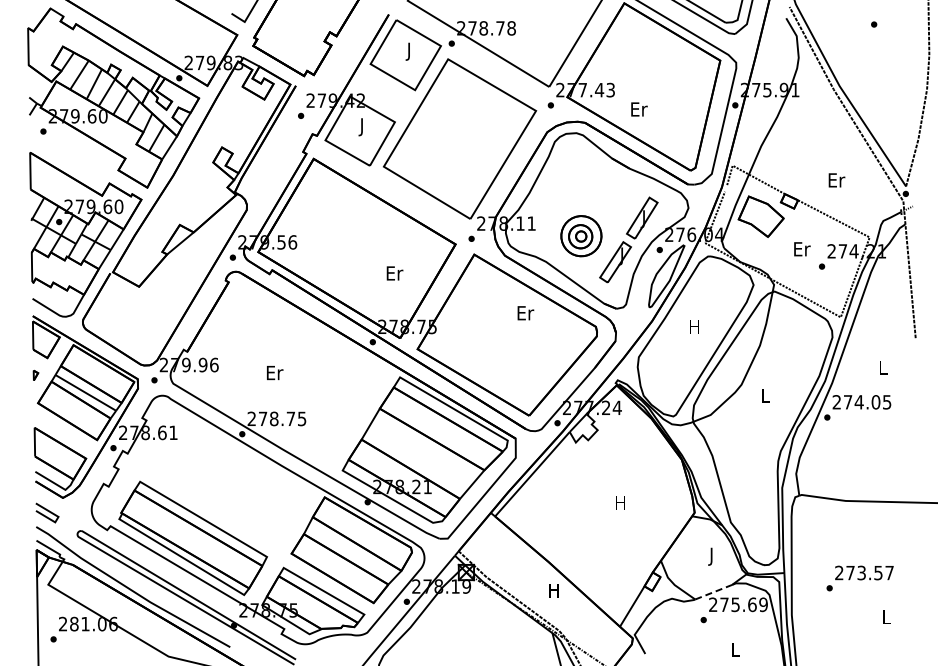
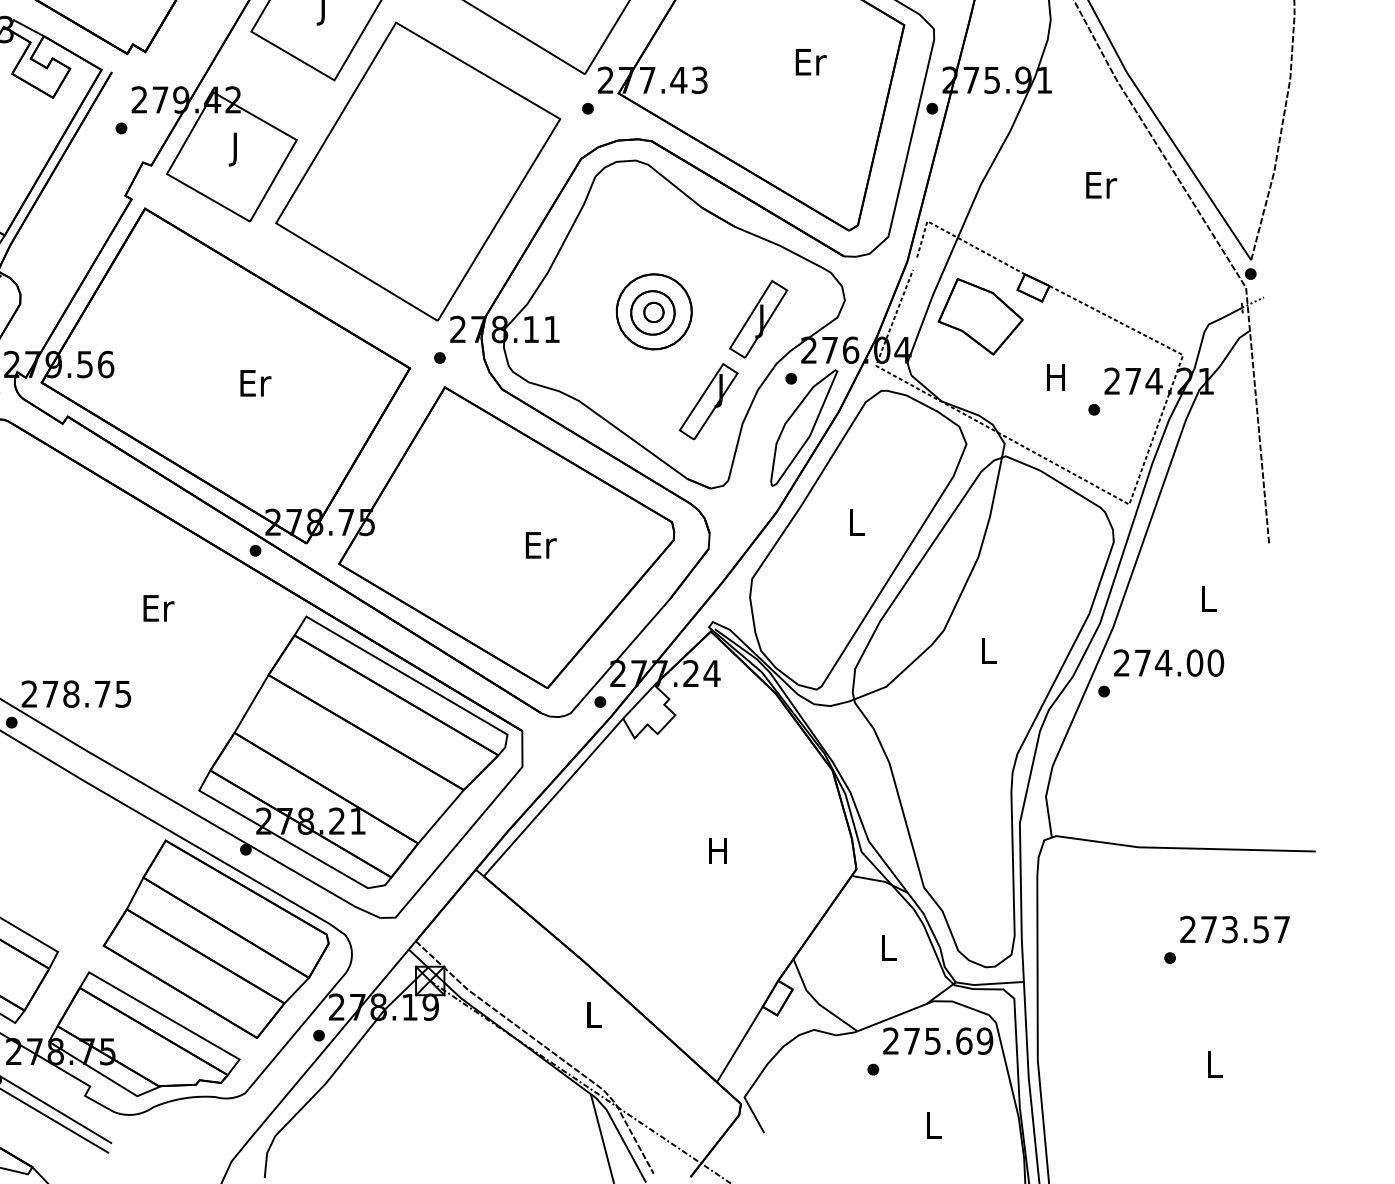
text: (639, 109) -> (811, 62), moved
text: (836, 180) -> (1100, 185), moved
part: (581, 236) -> (654, 312), moved
text: (802, 249) -> (1057, 377), Er -> H
text: (394, 273) -> (254, 383), moved
text: (525, 313) -> (540, 545), moved
text: (694, 326) -> (856, 521), H -> L
text: (275, 373) -> (159, 609), moved
text: (886, 402) -> (1214, 663), 274.05 -> 274.00
text: (711, 556) -> (887, 951), J -> L
text: (859, 578) -> (1225, 939), moved
text: (553, 590) -> (592, 1014), H -> L
line: (713, 592) -> (891, 1018), dashed -> solid

